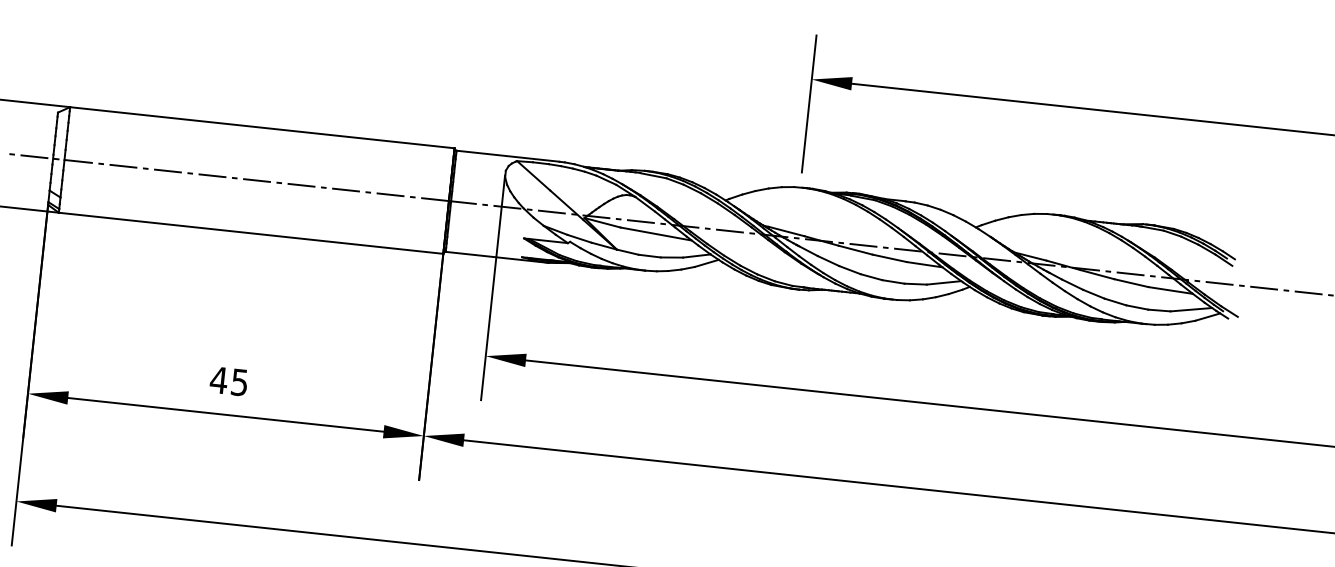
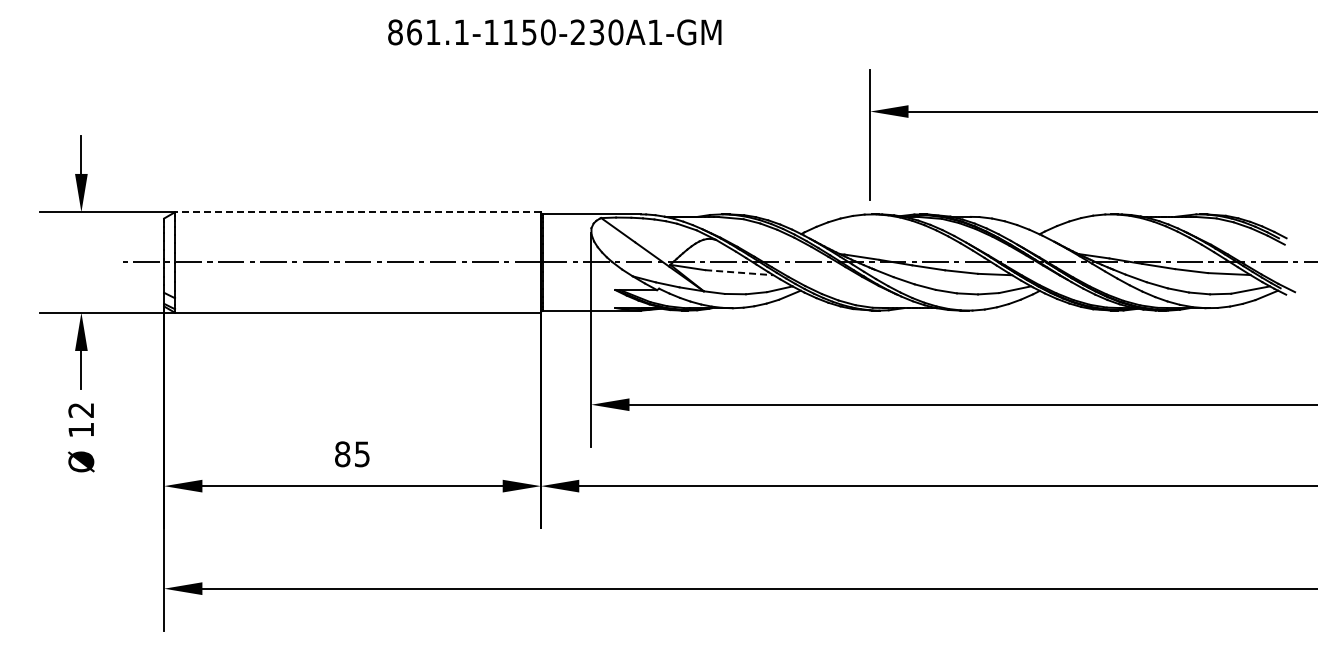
line: (262, 128) -> (358, 212), solid -> dashed
line: (656, 233) -> (739, 272), solid -> dashed
text: (218, 380) -> (342, 454), 45 -> 85

